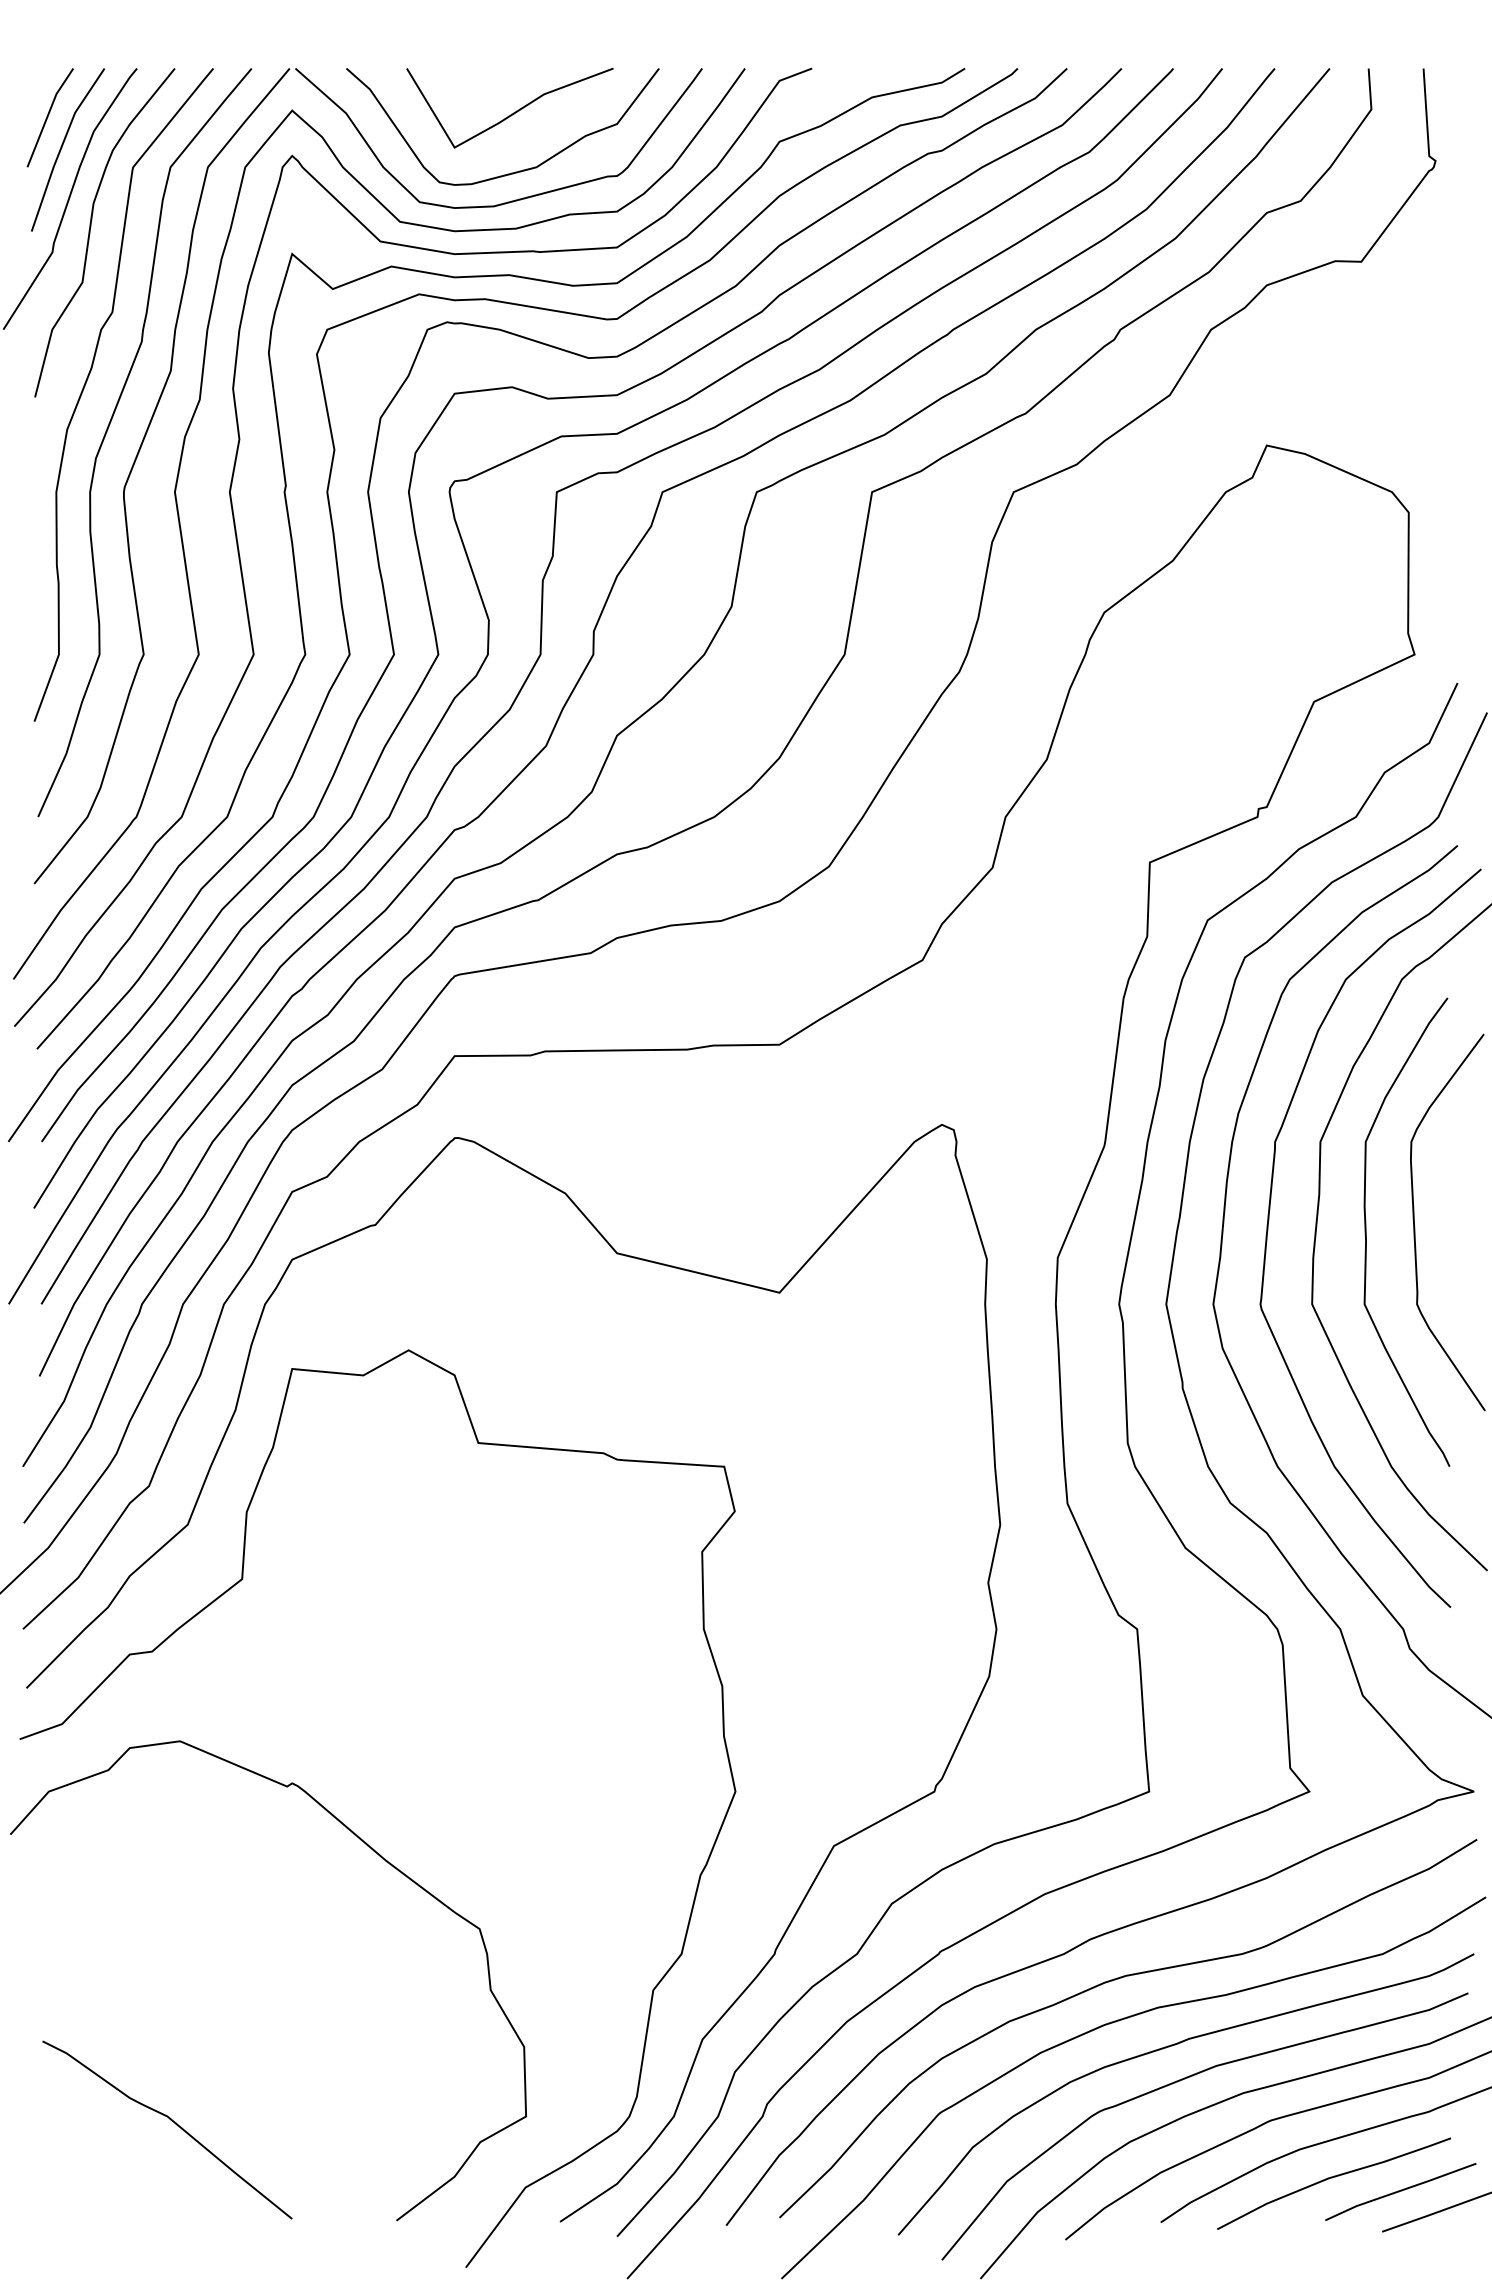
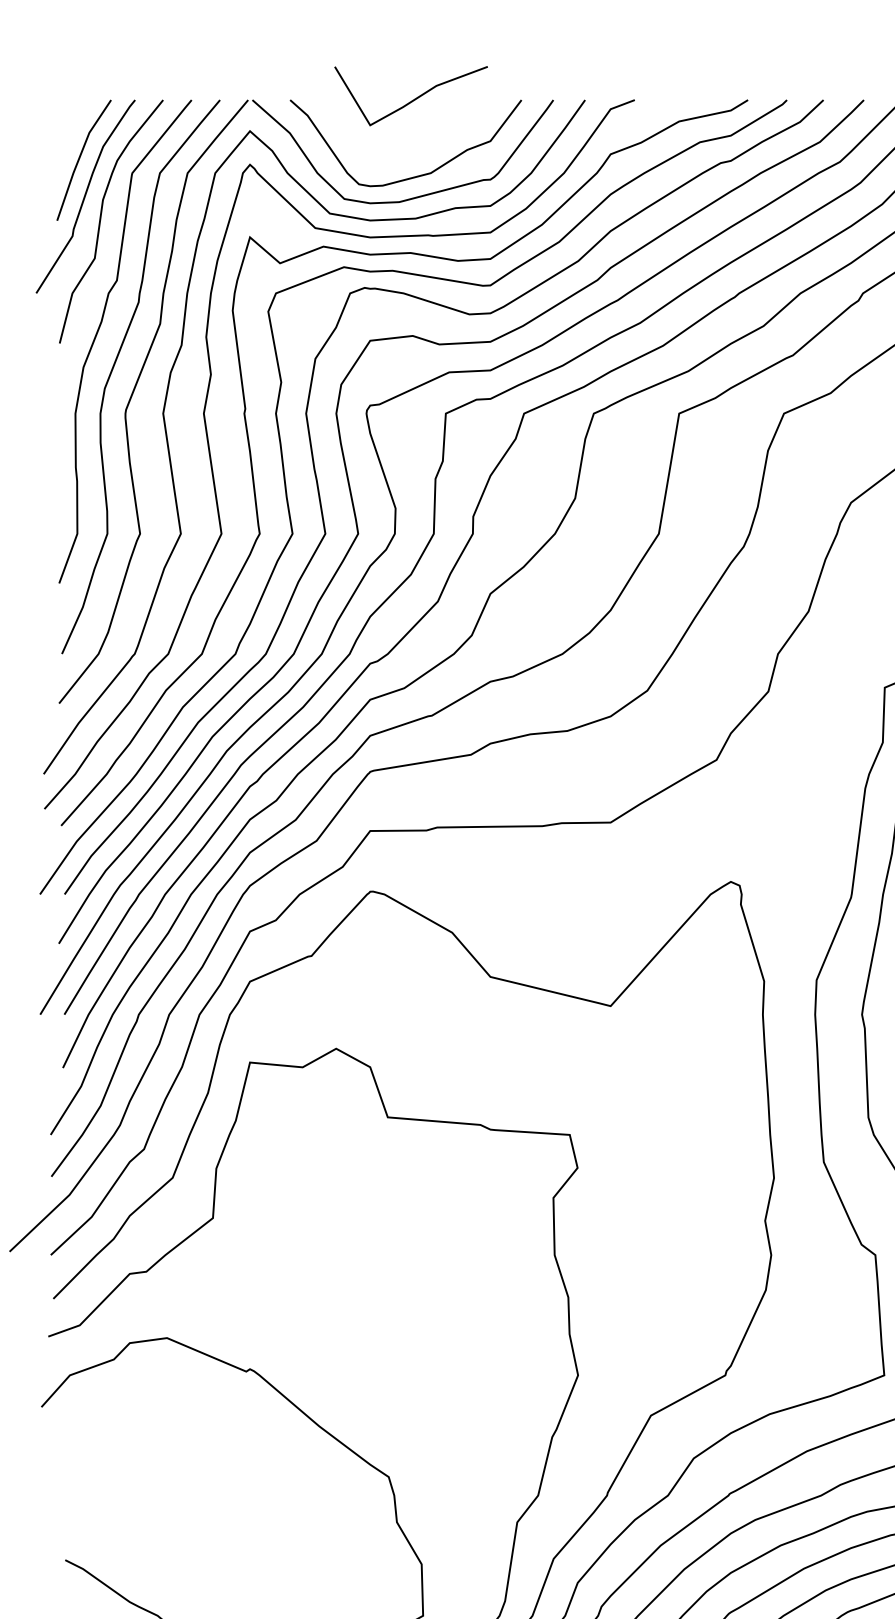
line: (513, 112) -> (413, 99), moved
line: (48, 117) -> (69, 136), removed

